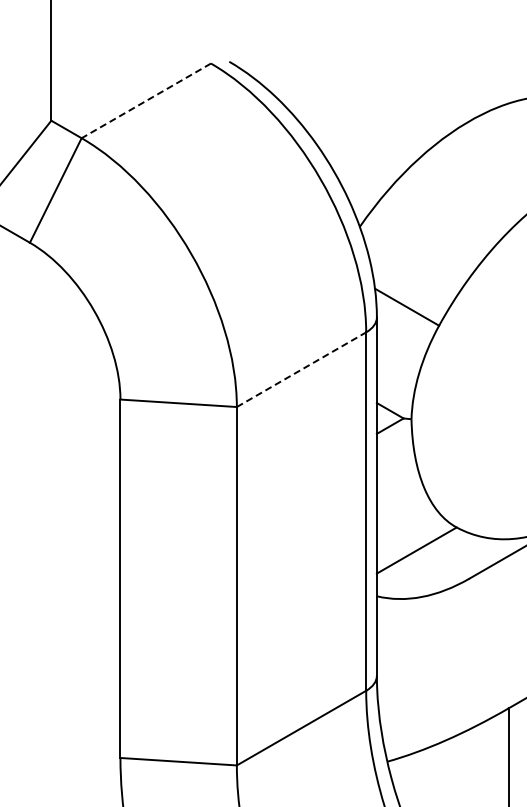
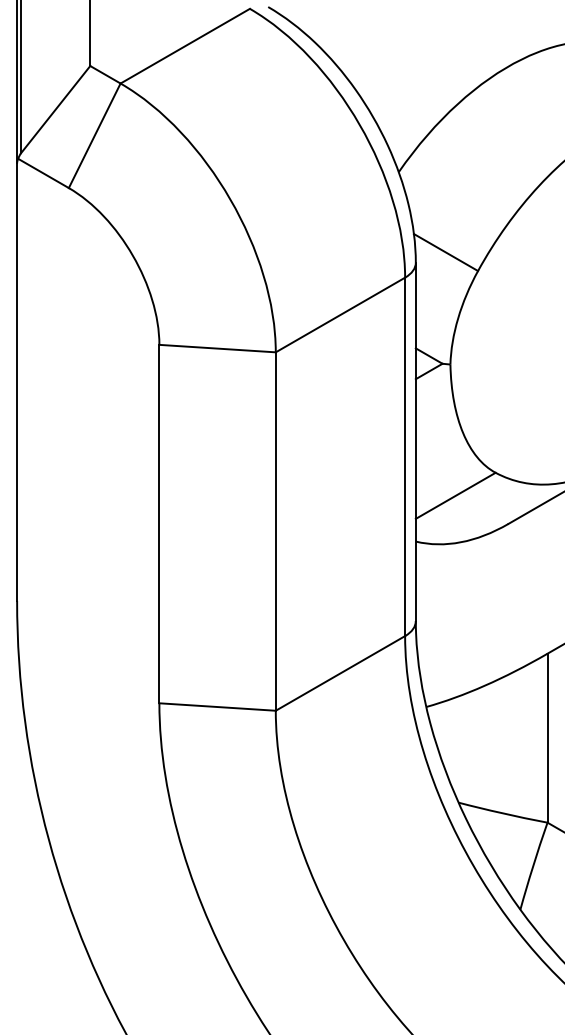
line: (146, 101) -> (185, 46), dashed -> solid
line: (301, 370) -> (340, 315), dashed -> solid

